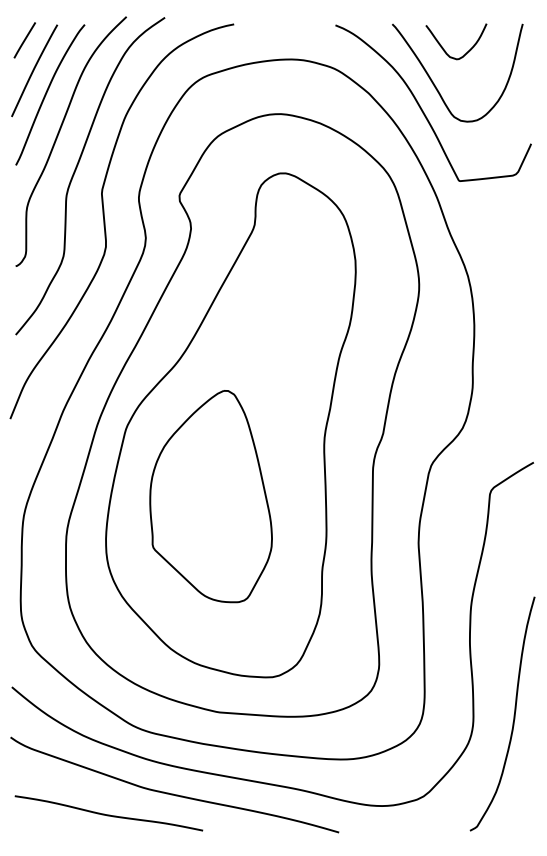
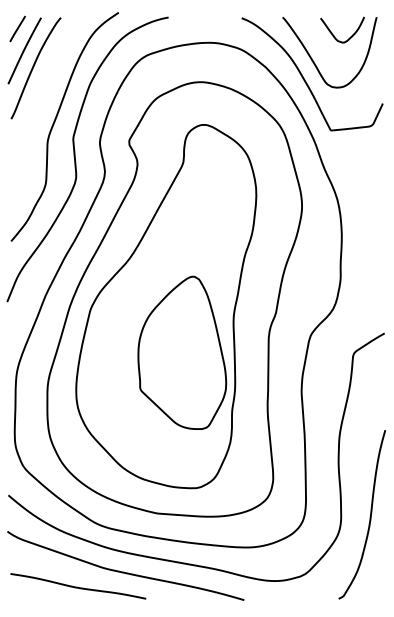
curve: (446, 51) -> (335, 37), moved
curve: (58, 136) -> (41, 98), removed
part: (210, 496) -> (181, 352), moved

